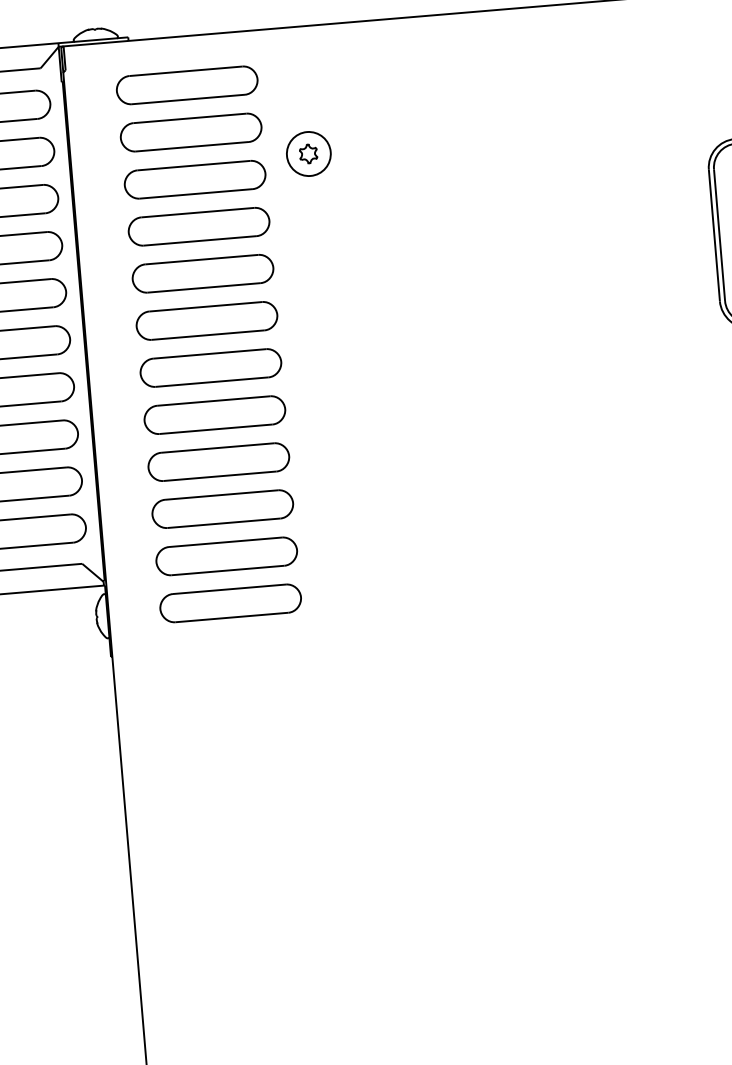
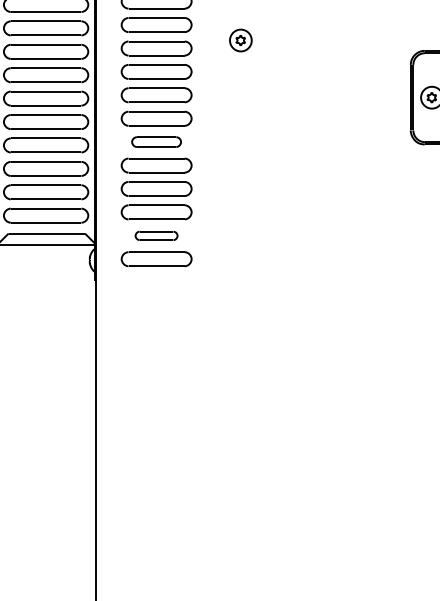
part: (308, 153) -> (240, 40), moved
part: (210, 366) -> (156, 141), size x0.7
part: (226, 555) -> (156, 235), size x0.6

